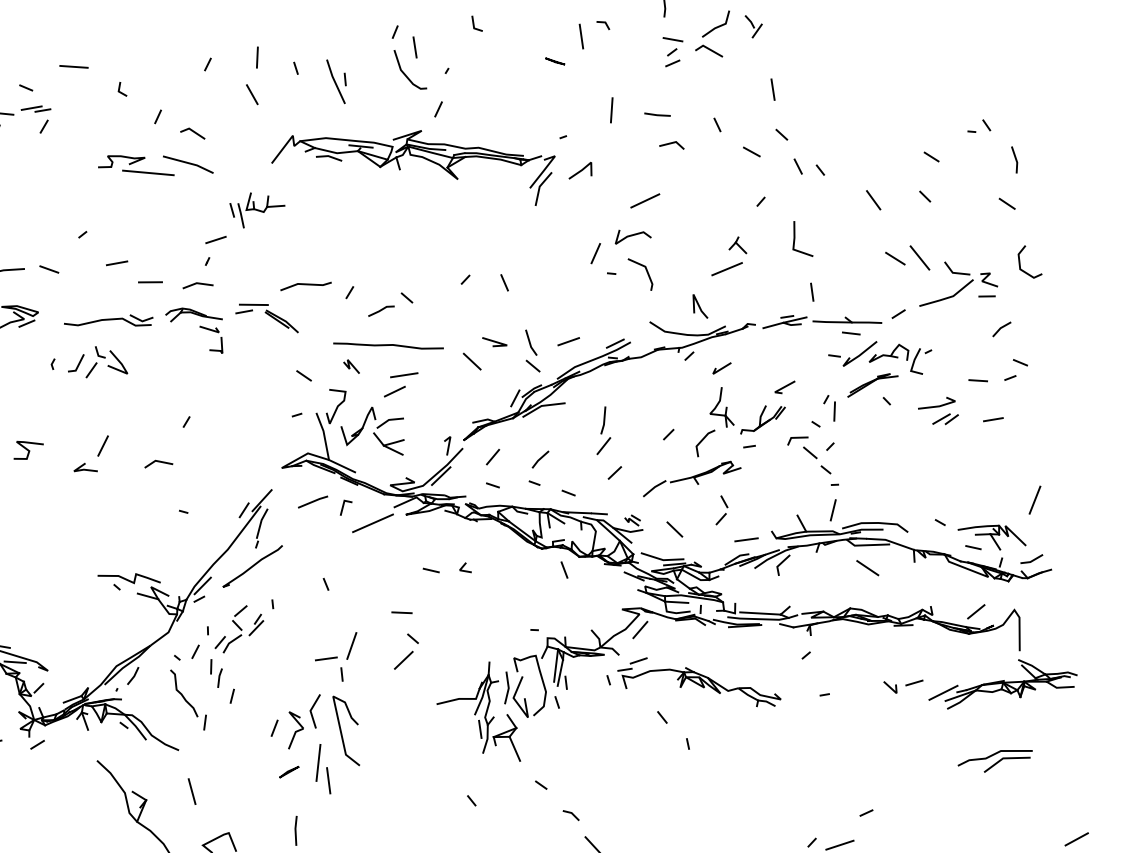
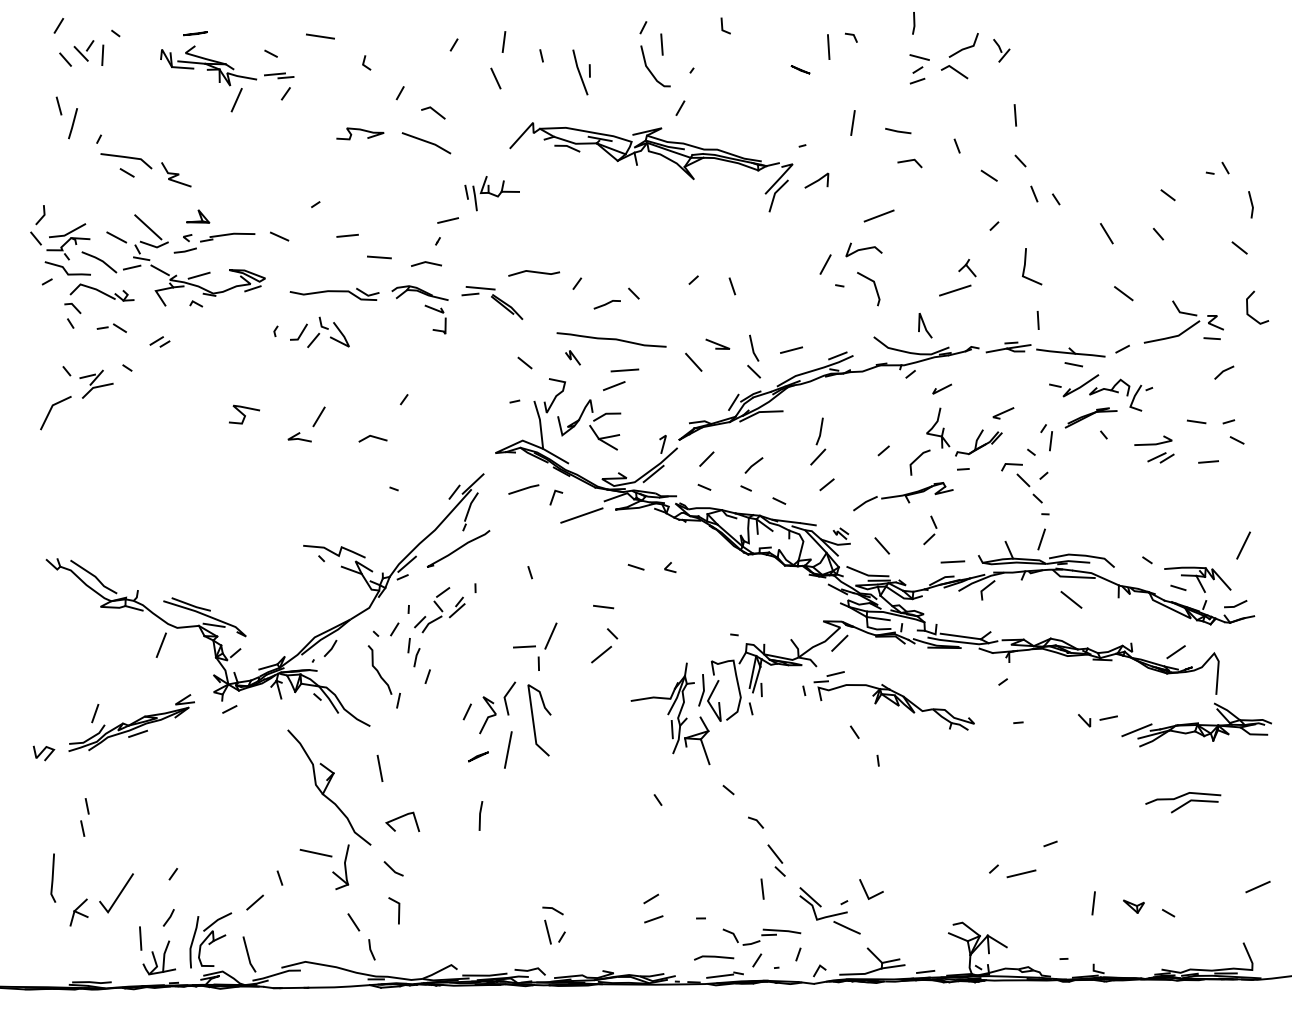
line: (148, 172) -> (386, 147), removed
line: (920, 257) -> (1148, 294), removed
line: (1019, 362) -> (1236, 440), moved
line: (563, 570) -> (768, 577), removed
line: (328, 780) -> (516, 768), removed

